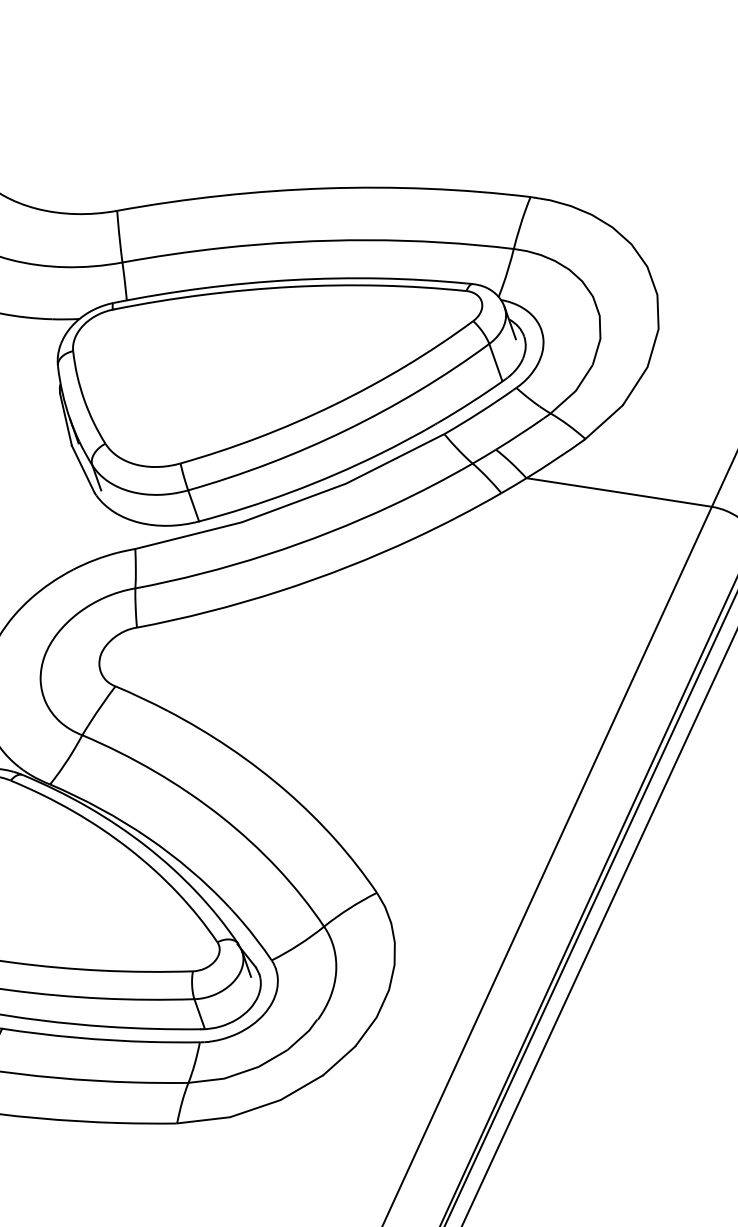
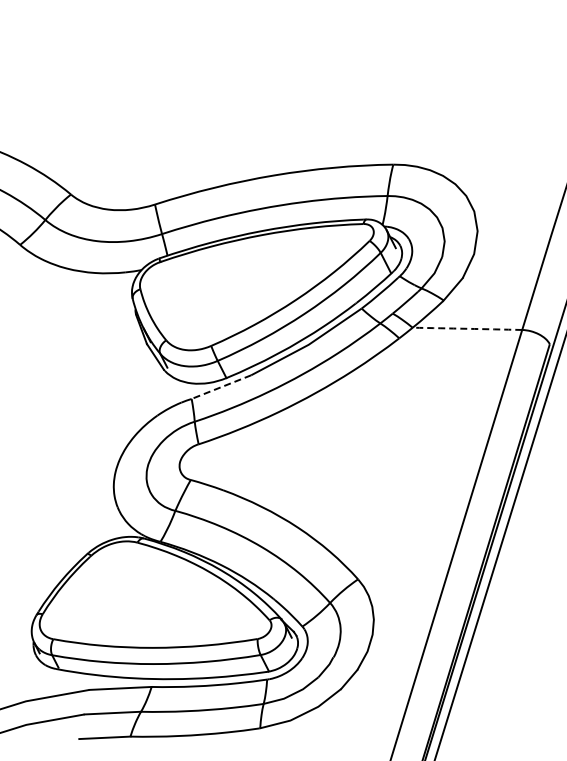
arc: (619, 491) -> (467, 328), solid -> dashed
line: (186, 536) -> (220, 387), solid -> dashed

